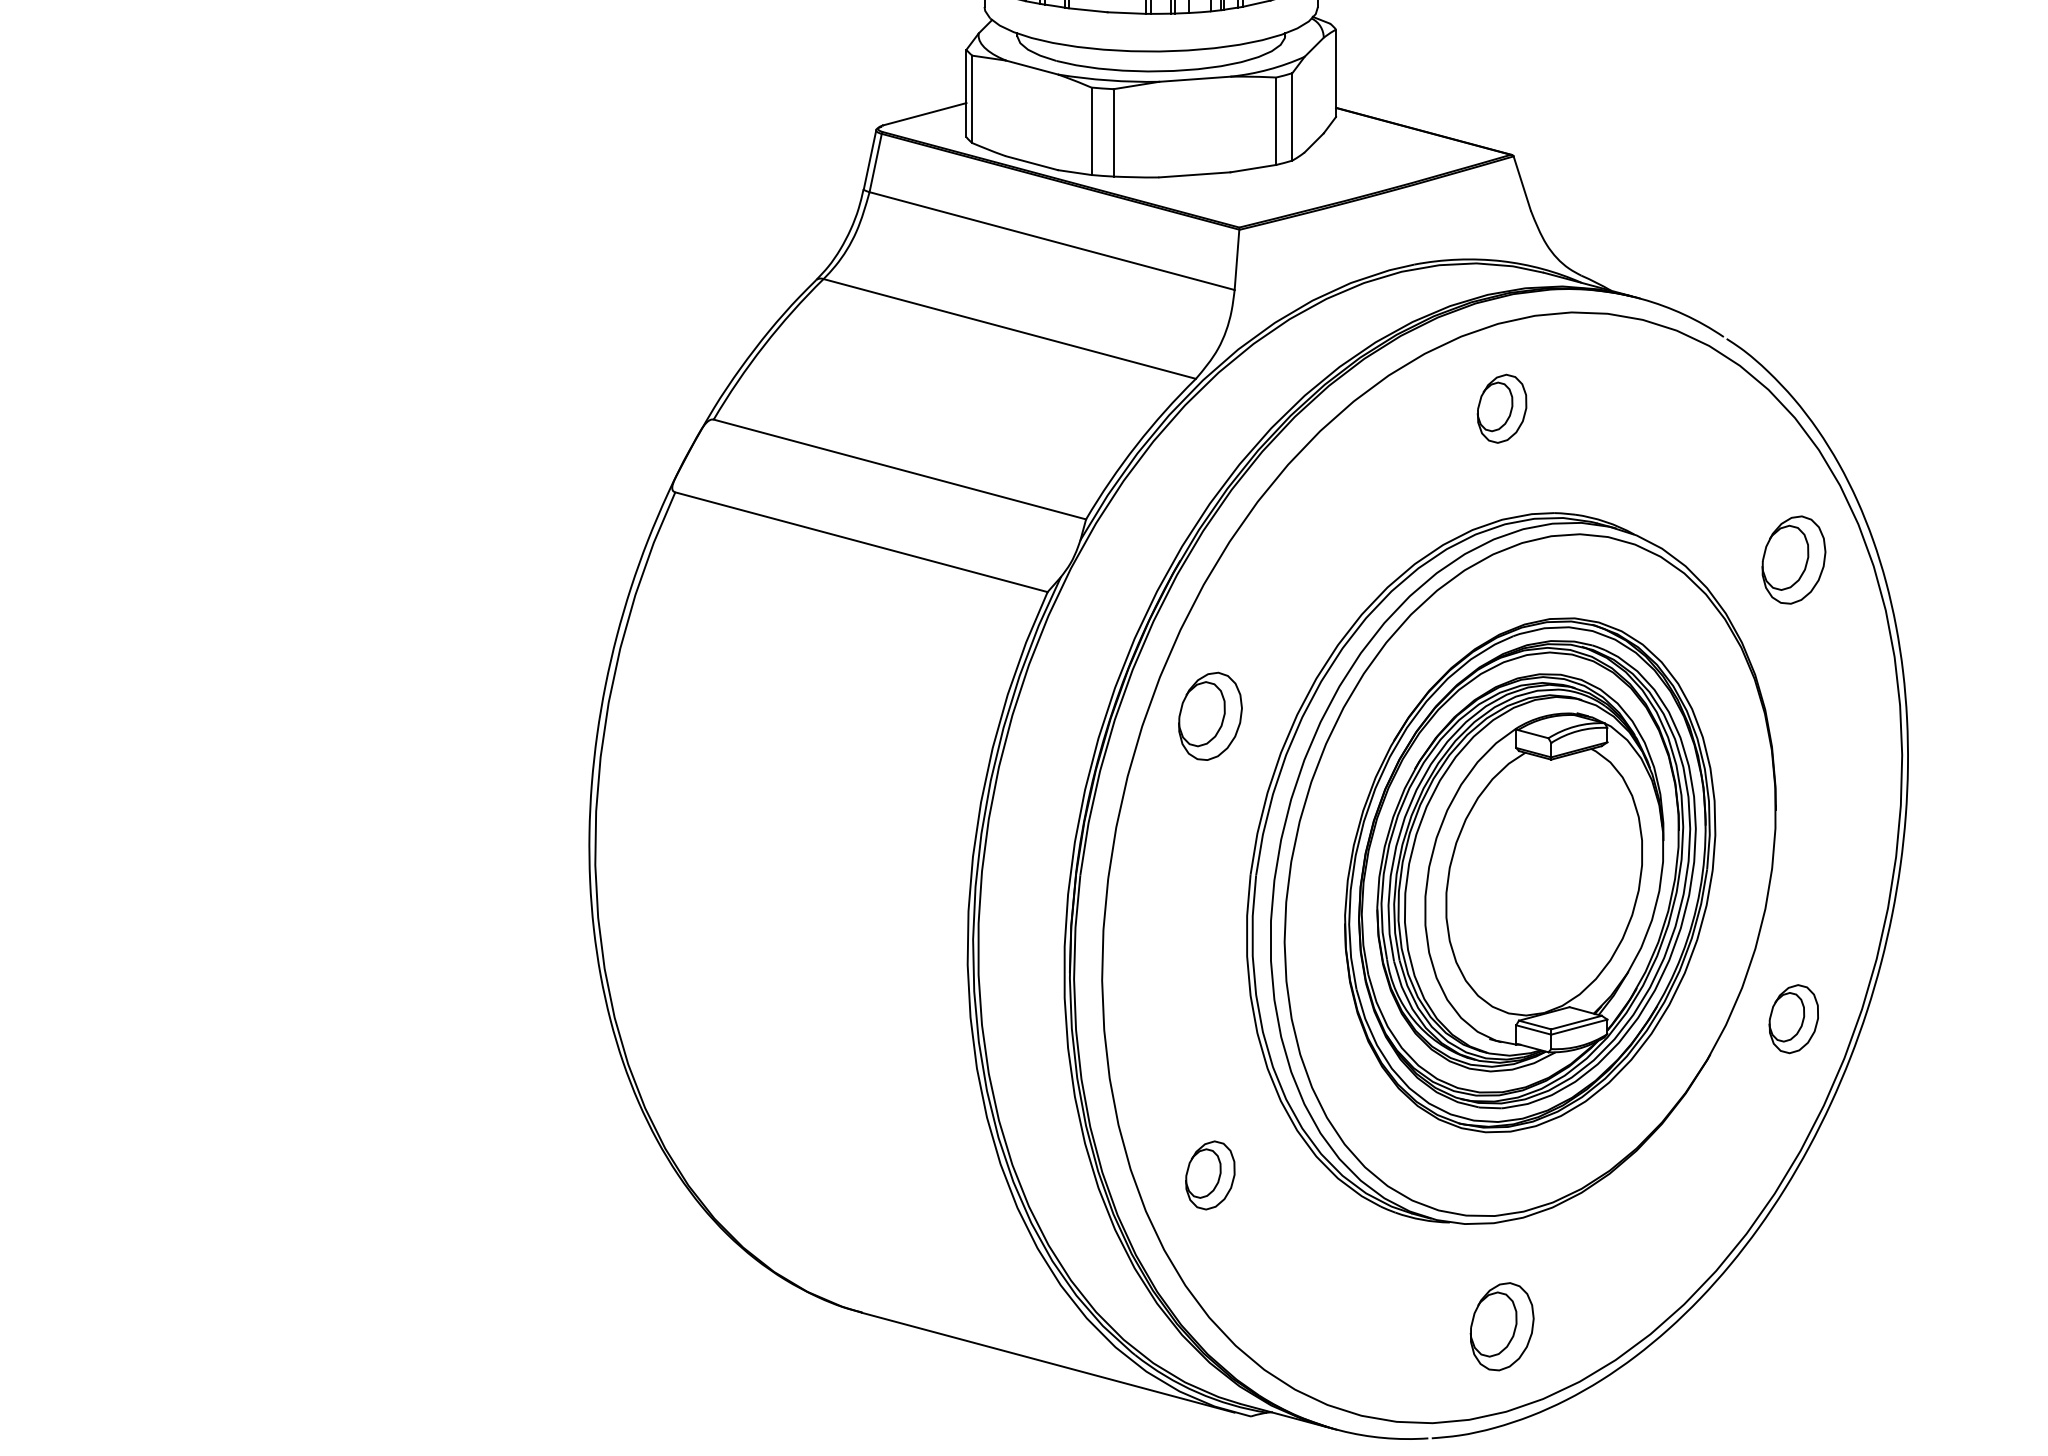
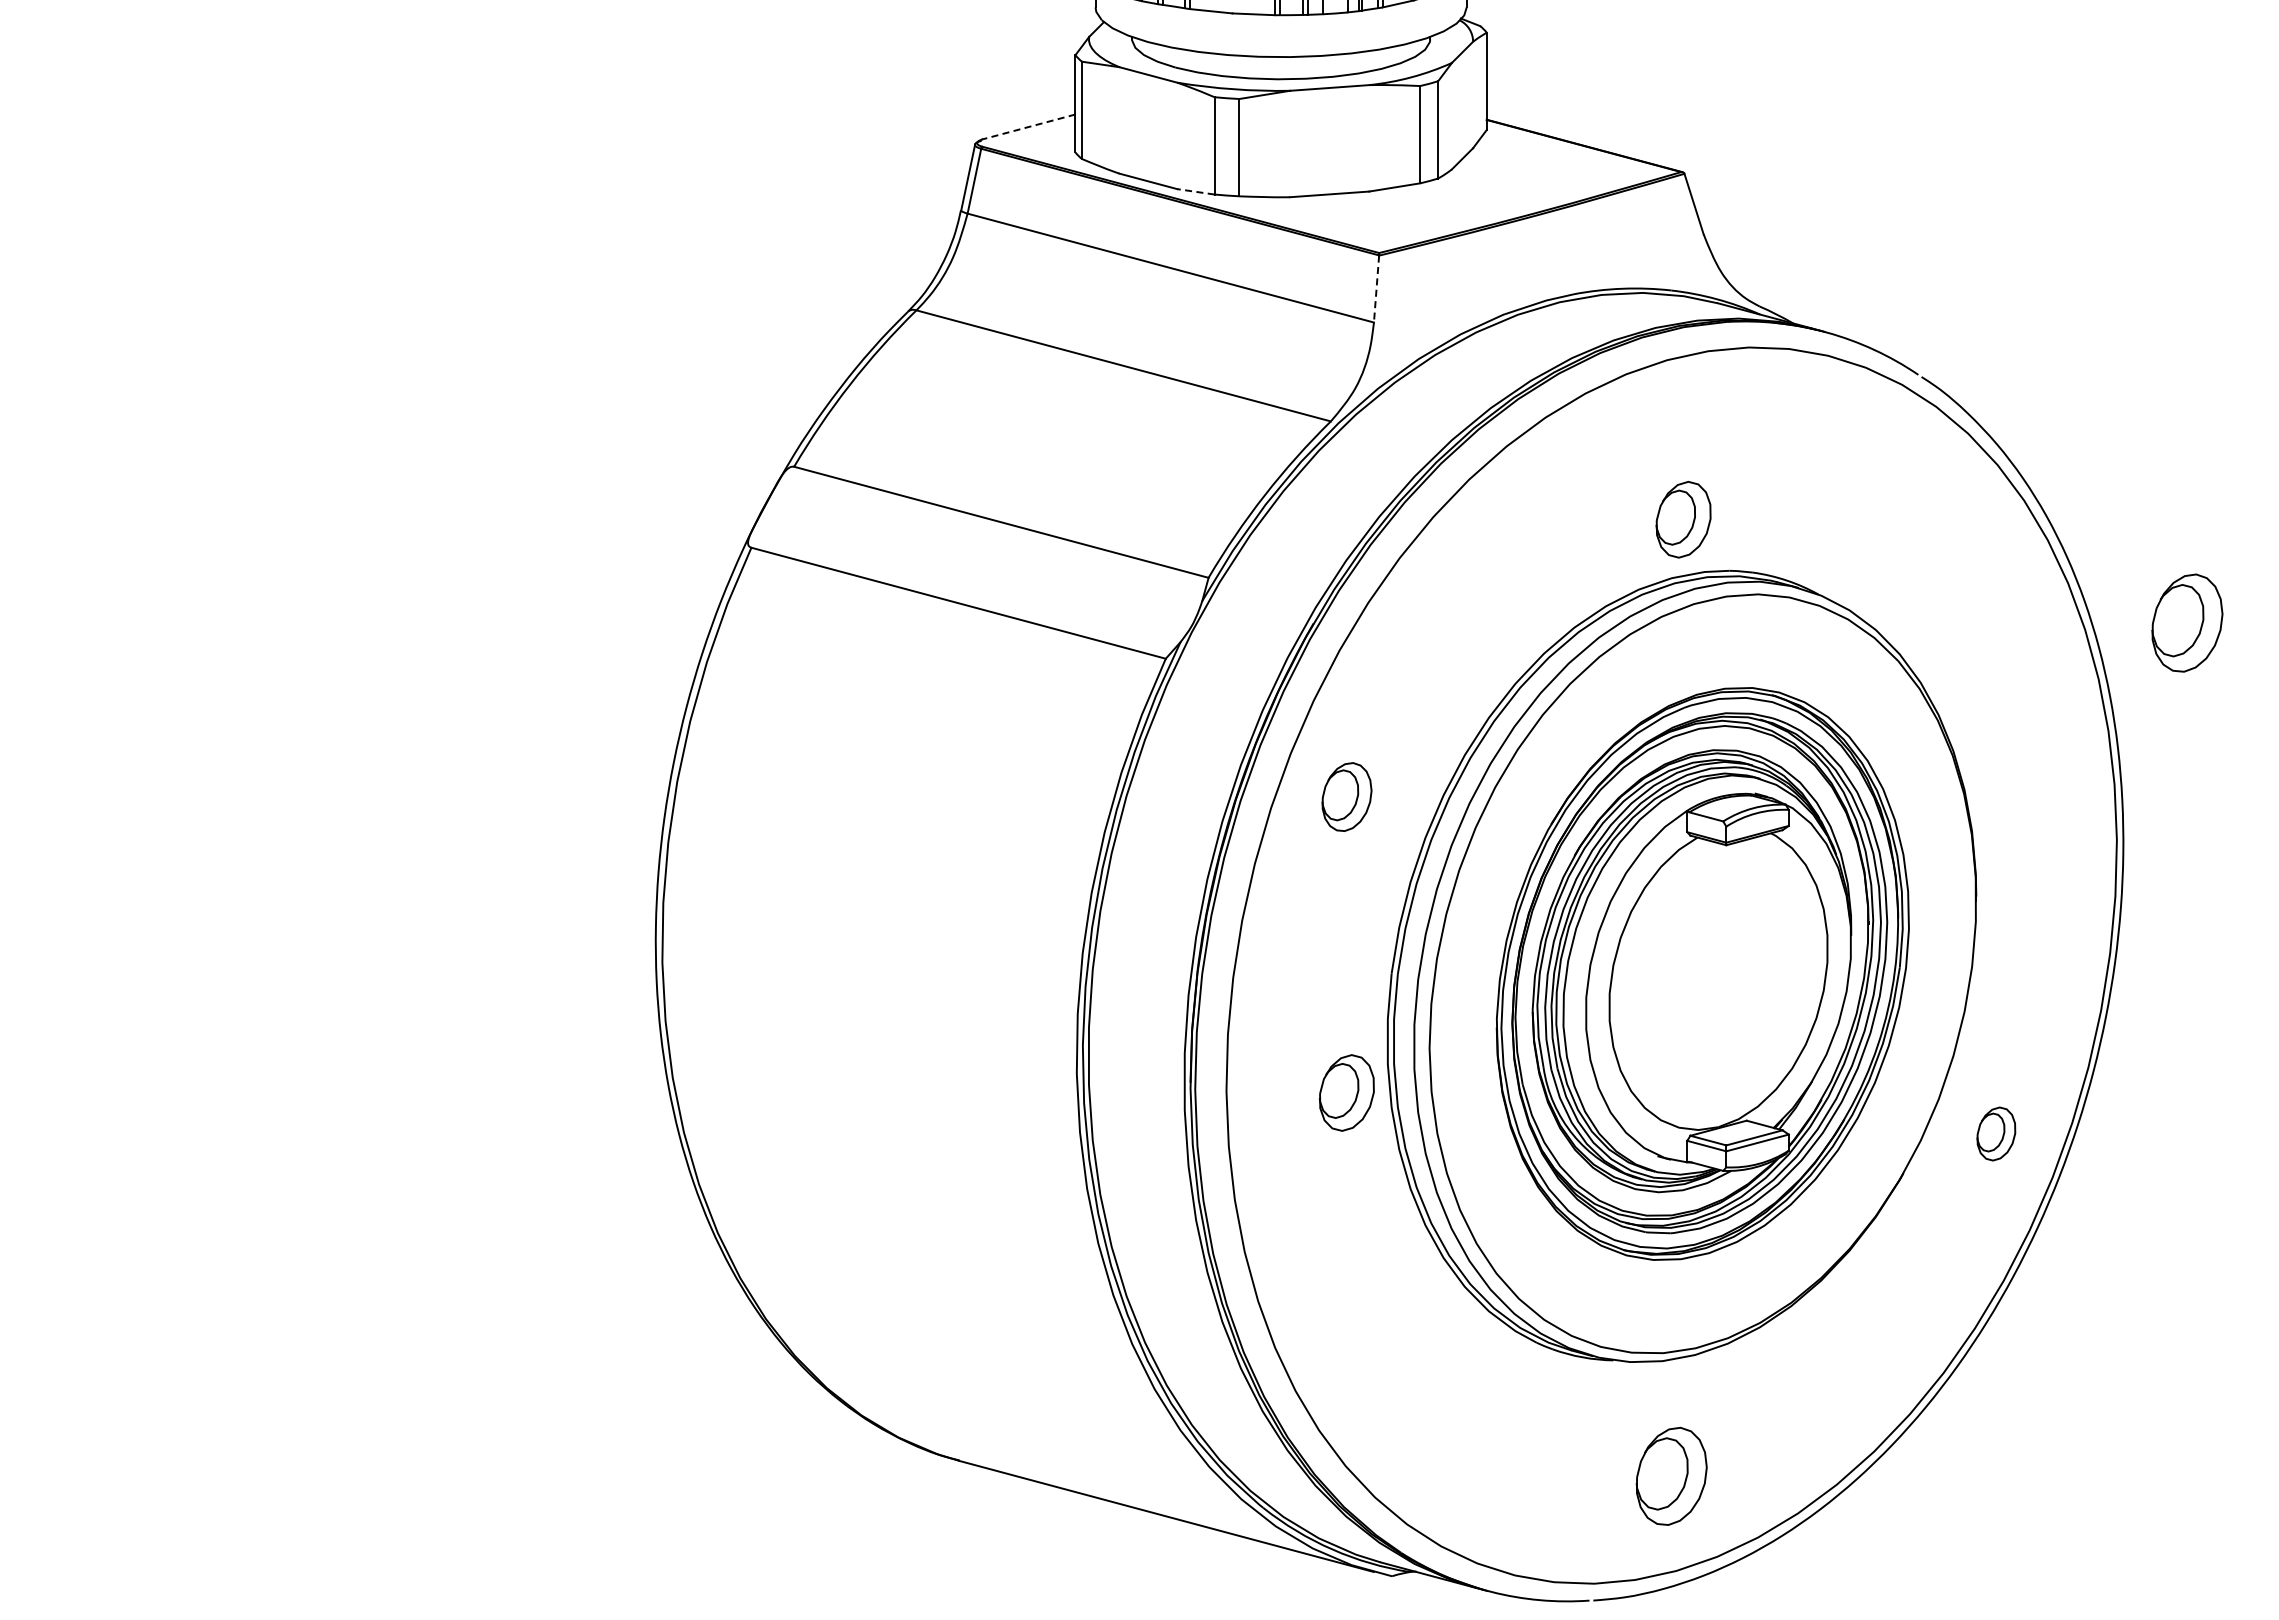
line: (925, 113) -> (1029, 126), solid -> dashed
line: (1074, 172) -> (1195, 191), solid -> dashed
line: (1236, 260) -> (1376, 289), solid -> dashed
part: (1502, 408) -> (1683, 519), moved
part: (1794, 559) -> (2187, 622), moved
part: (1209, 715) -> (1346, 796), size x0.7
part: (1794, 1018) -> (1996, 1133), size x0.7
part: (1209, 1175) -> (1346, 1092), moved

